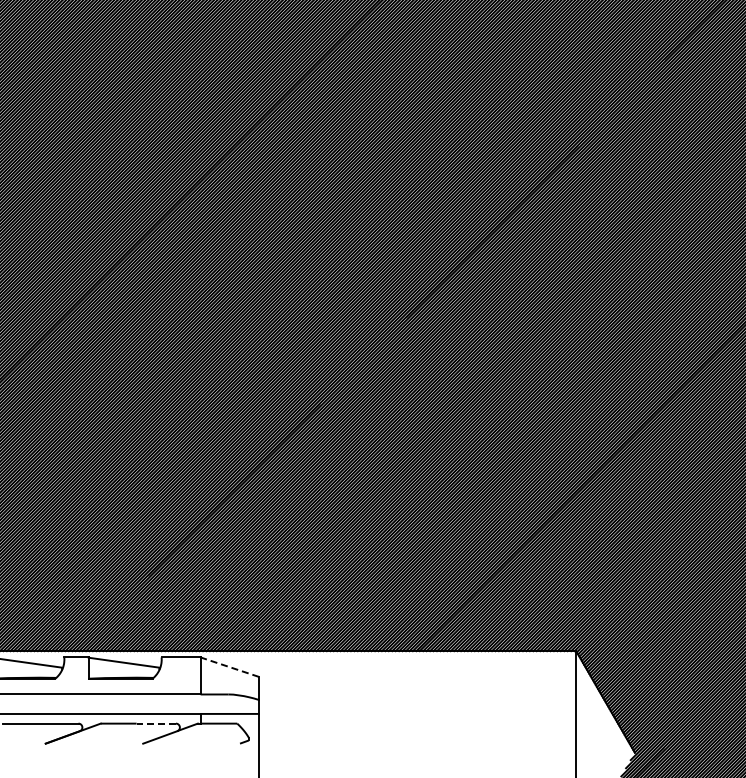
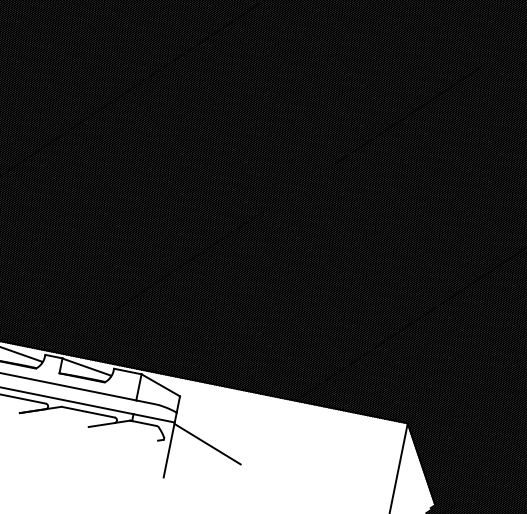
line: (229, 667) -> (160, 385), dashed -> solid
line: (156, 723) -> (100, 414), dashed -> solid
line: (309, 733) -> (207, 443), added

